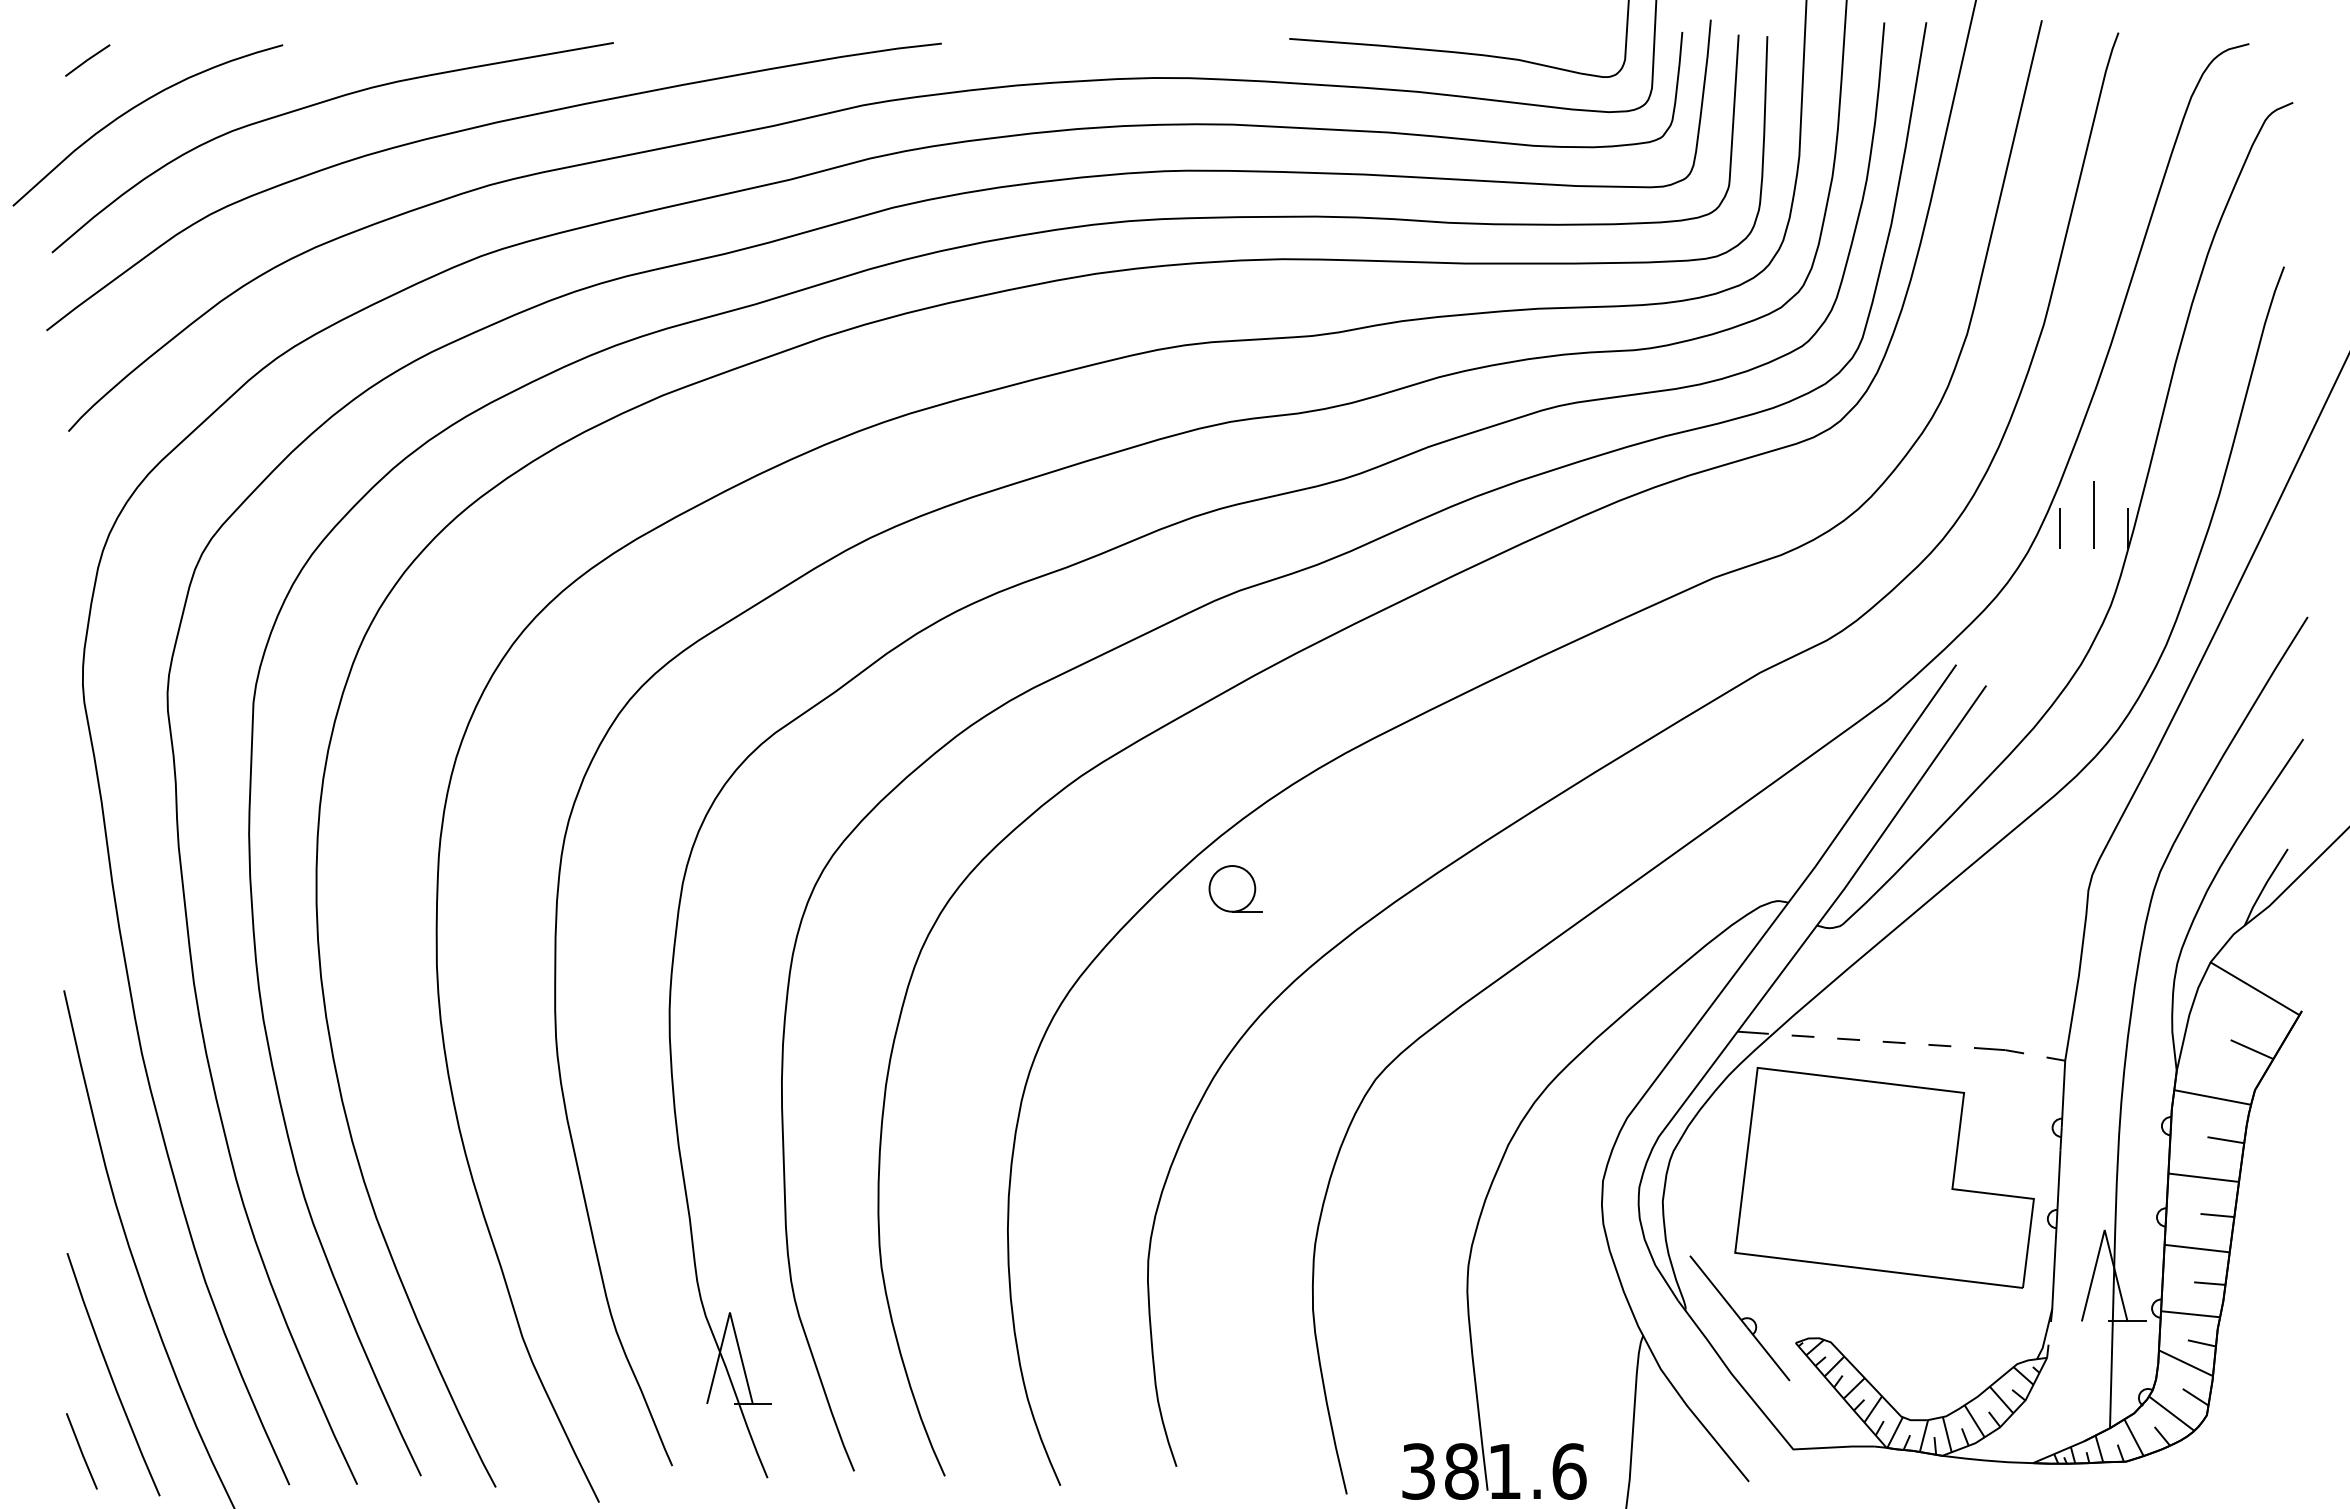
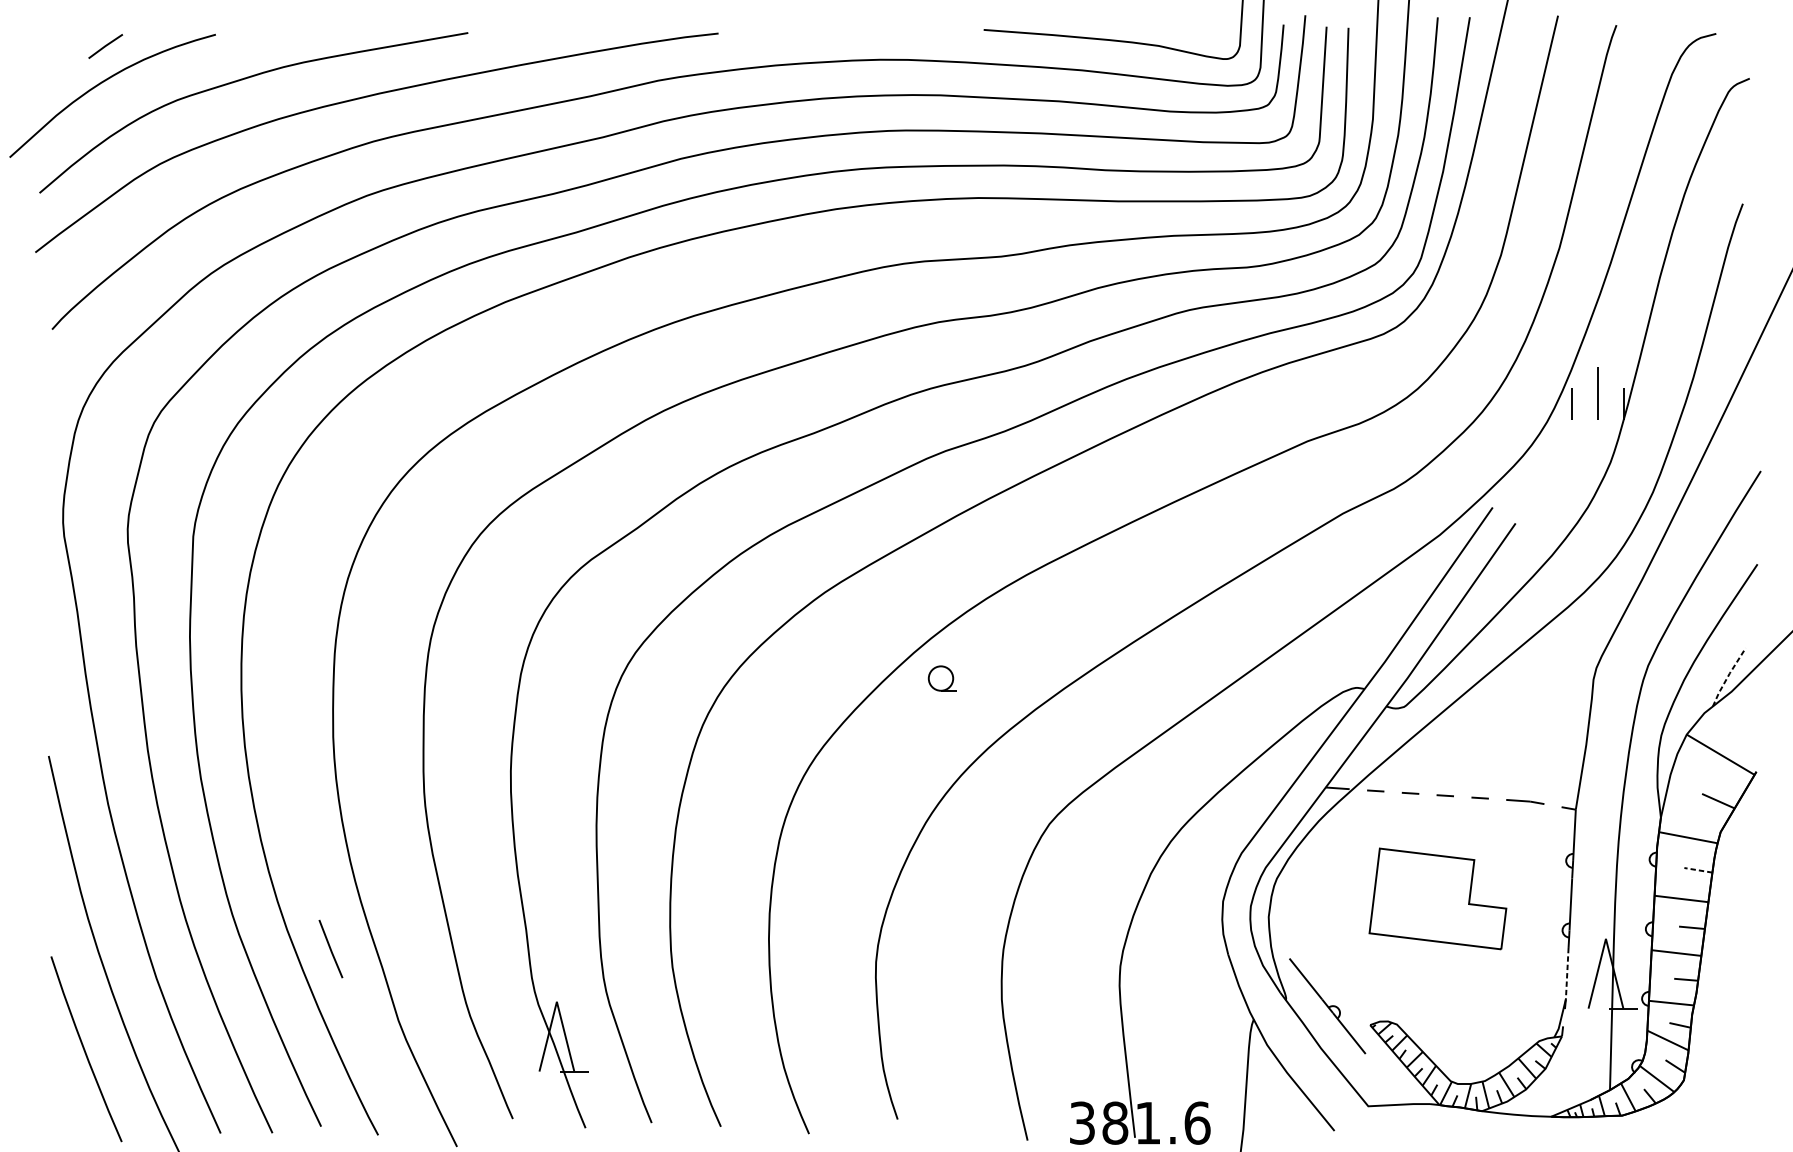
line: (87, 60) -> (105, 46), moved
line: (2264, 886) -> (1727, 676), solid -> dashed
part: (1235, 888) -> (942, 678), size x0.7
line: (2225, 1140) -> (1698, 870), solid -> dashed
part: (1884, 1177) -> (1437, 898), size x0.6
line: (2053, 1275) -> (1566, 973), solid -> dashed
line: (81, 1451) -> (330, 949), moved

